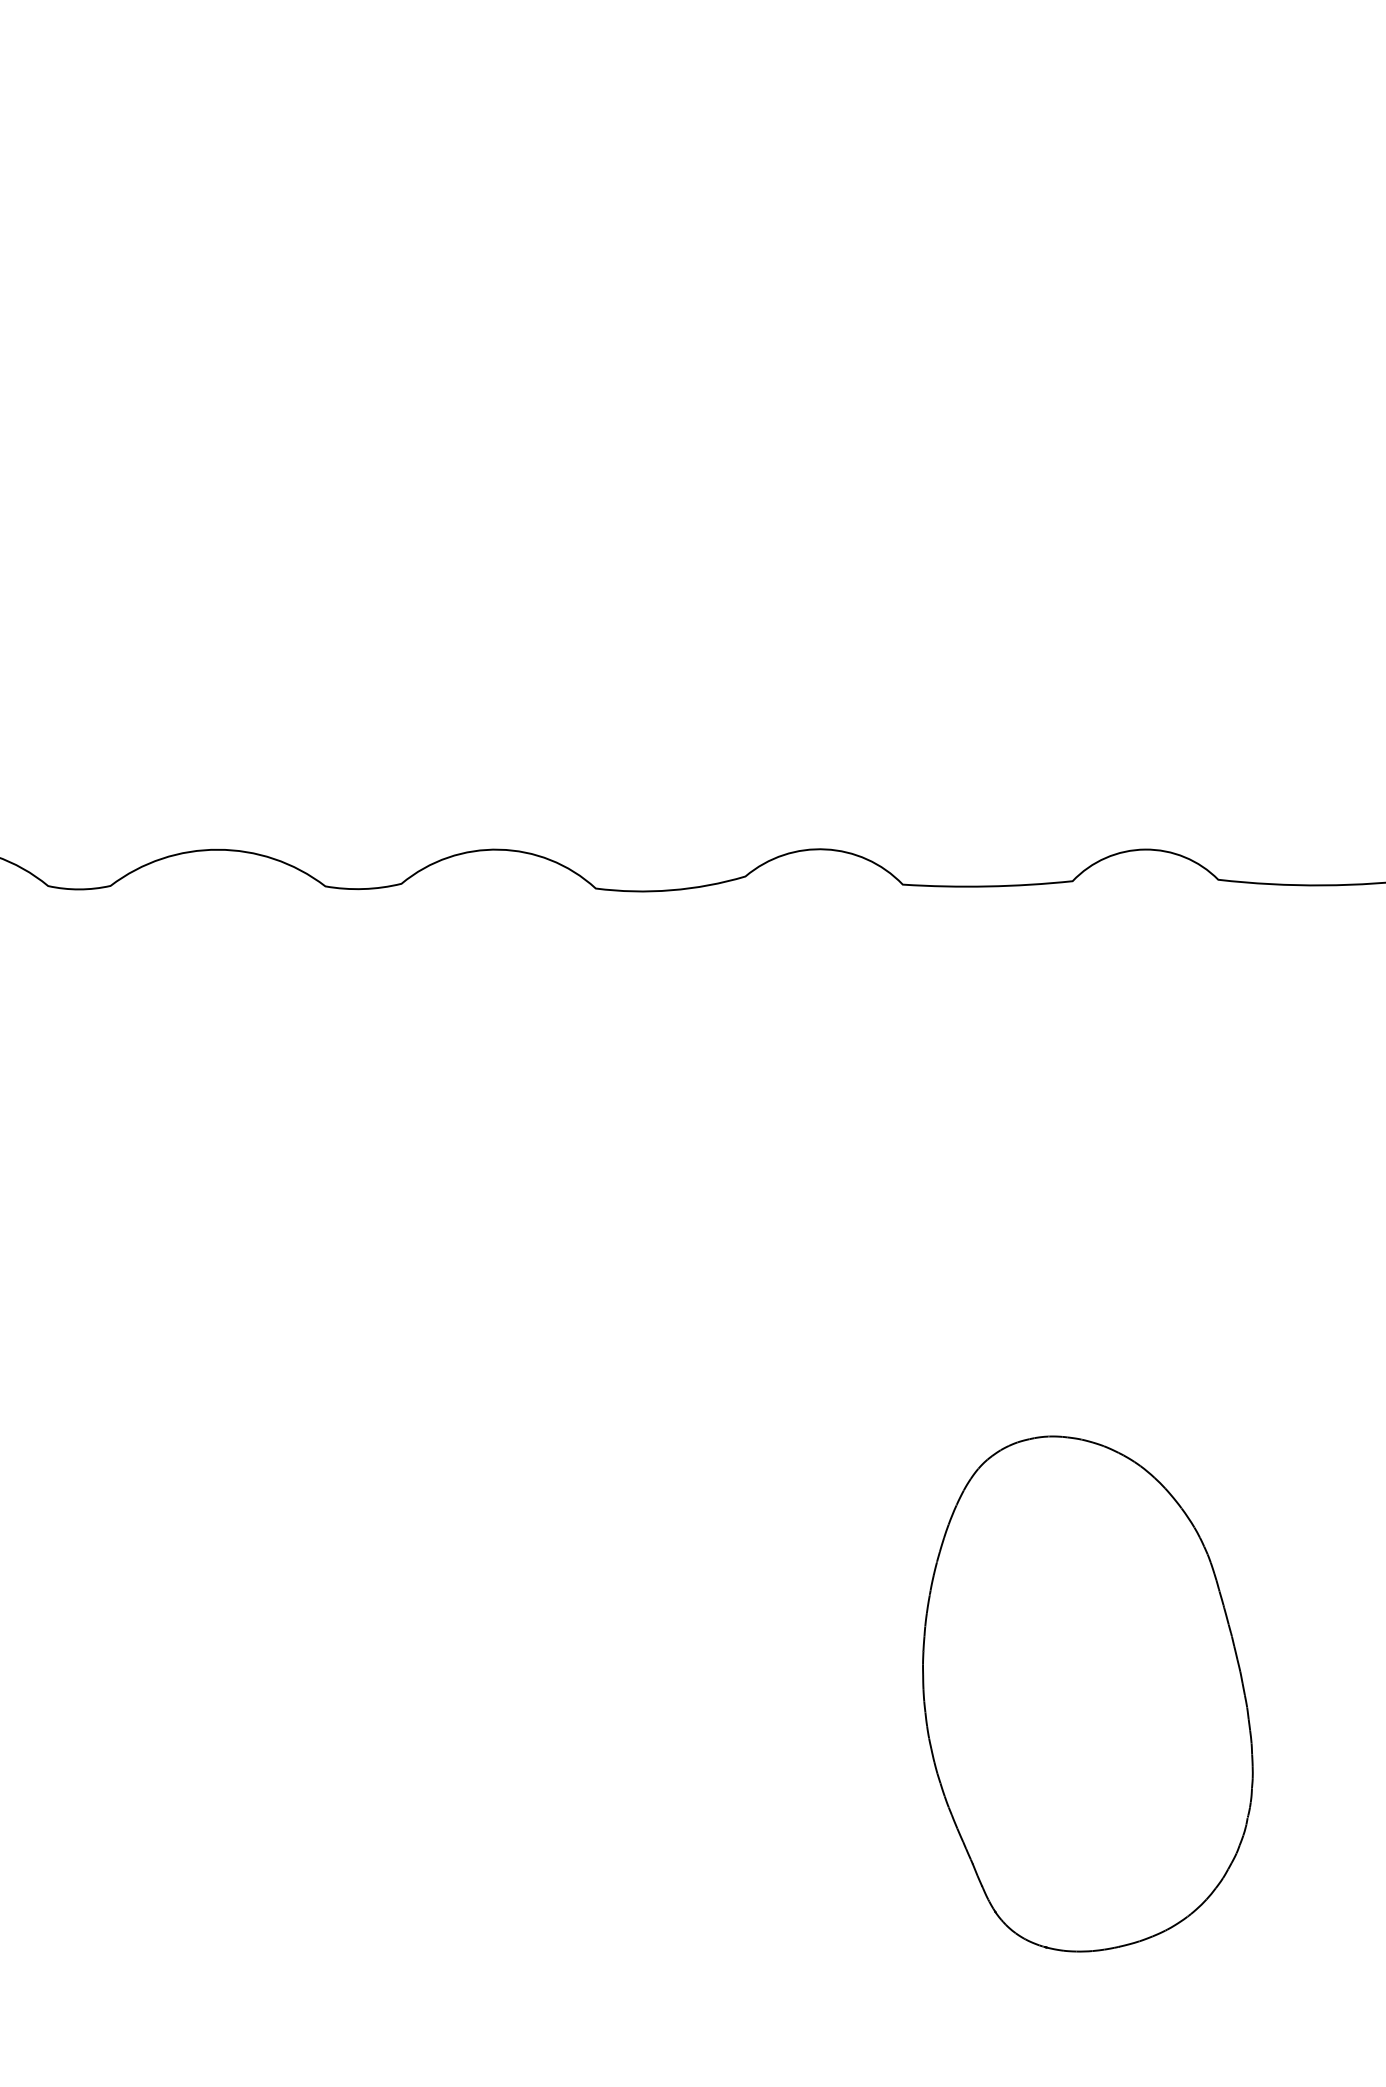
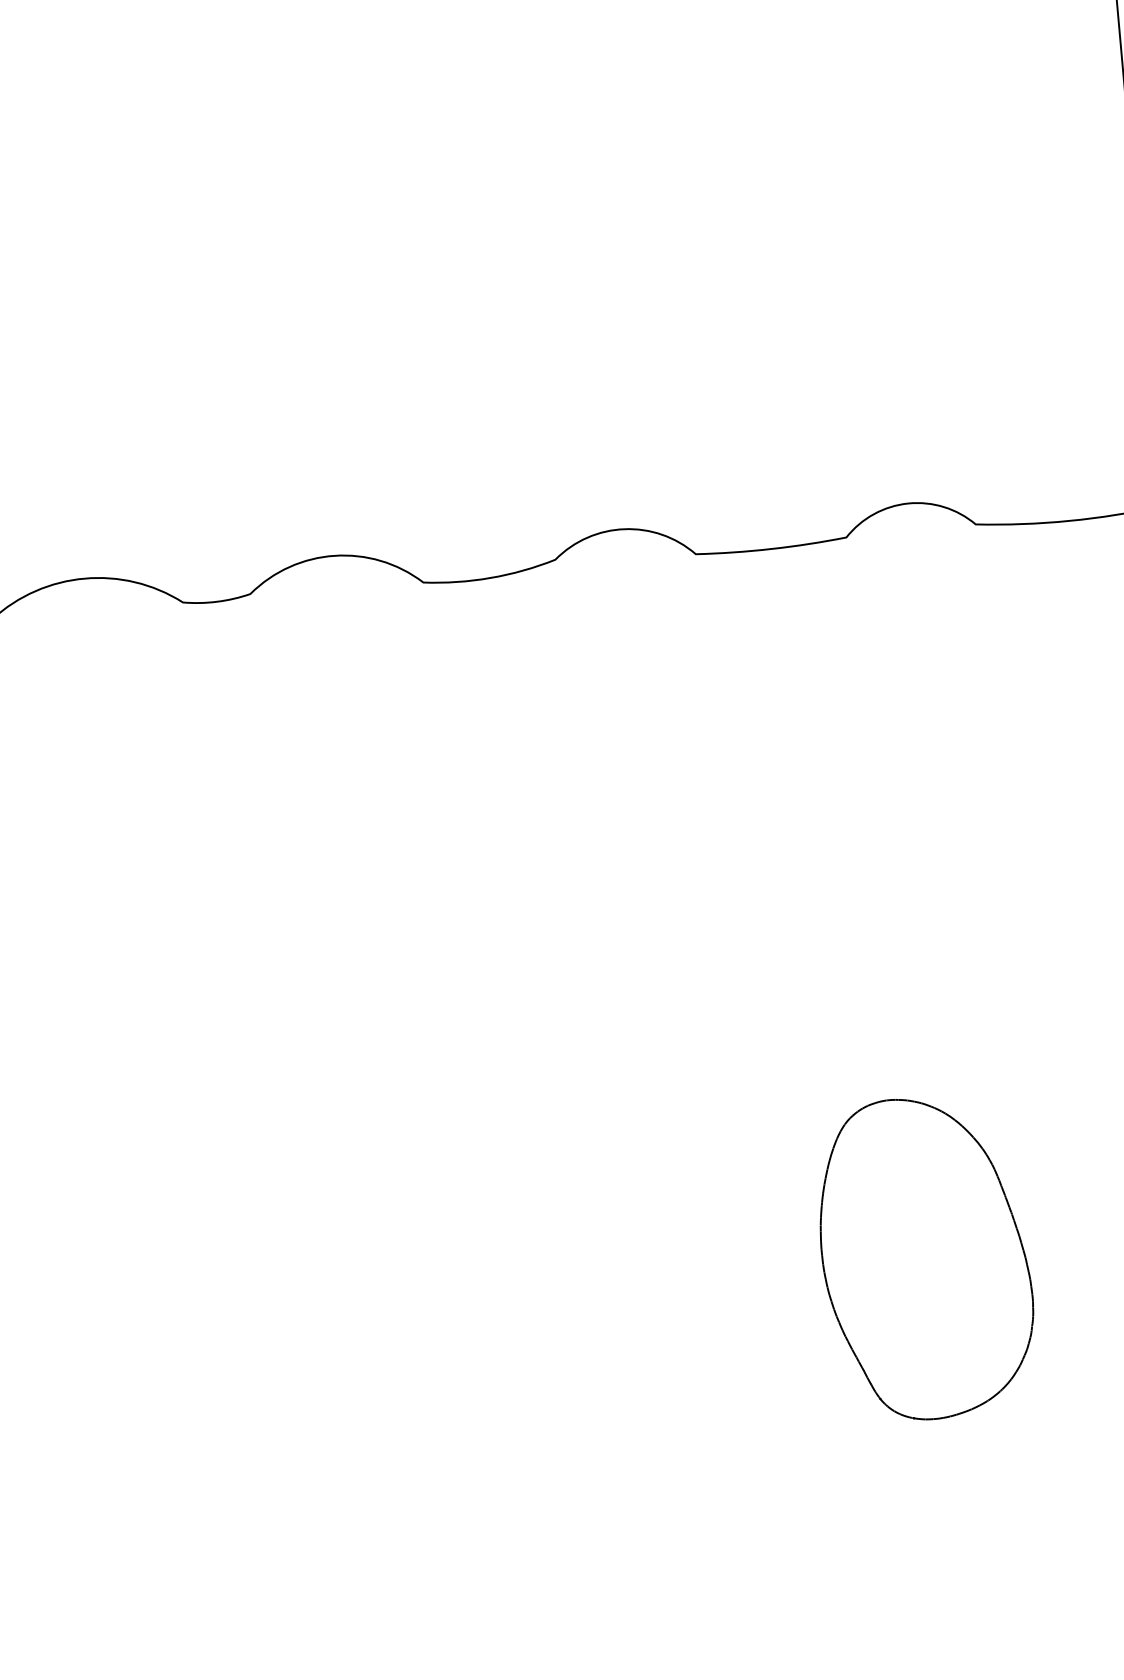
part: (1087, 1693) -> (925, 1257), size x0.7

